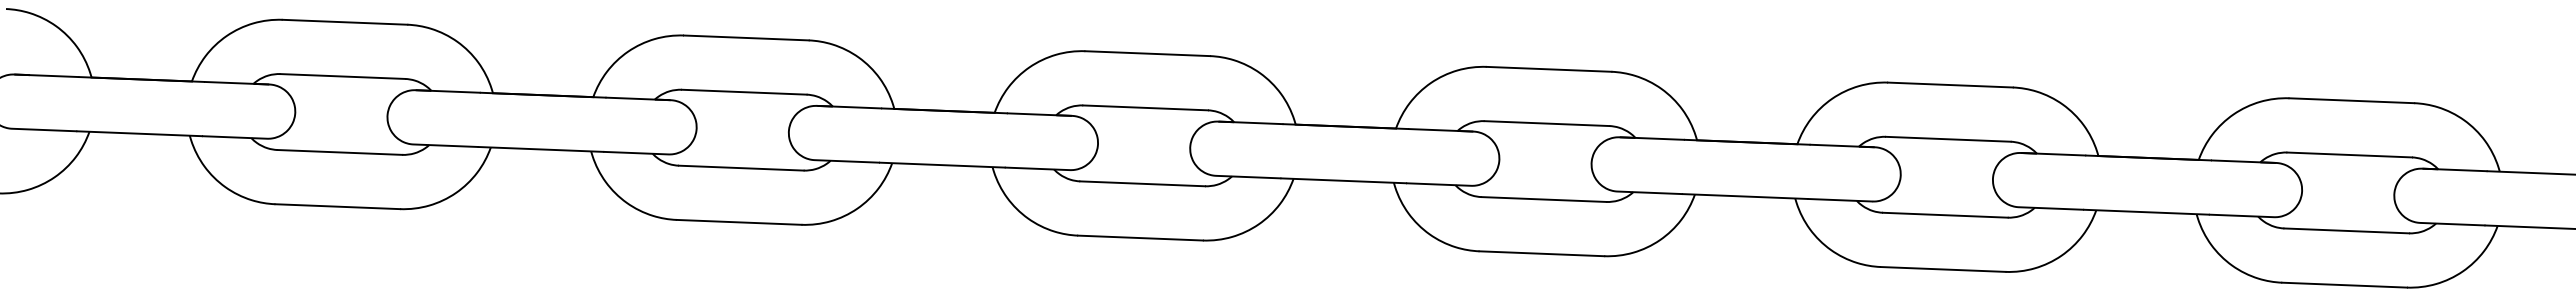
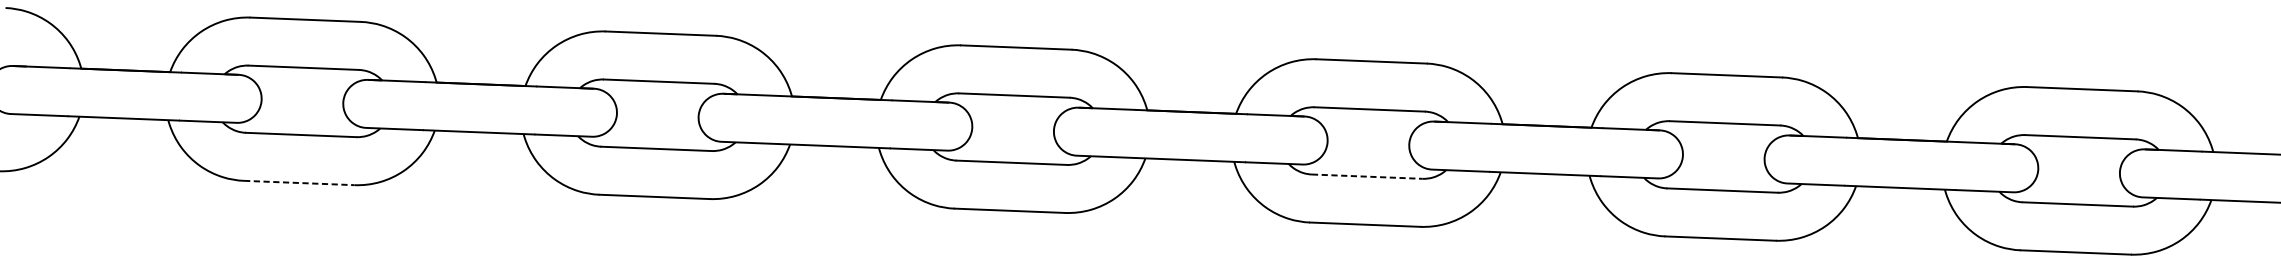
line: (1544, 199) -> (1367, 176), solid -> dashed
line: (338, 206) -> (299, 182), solid -> dashed

